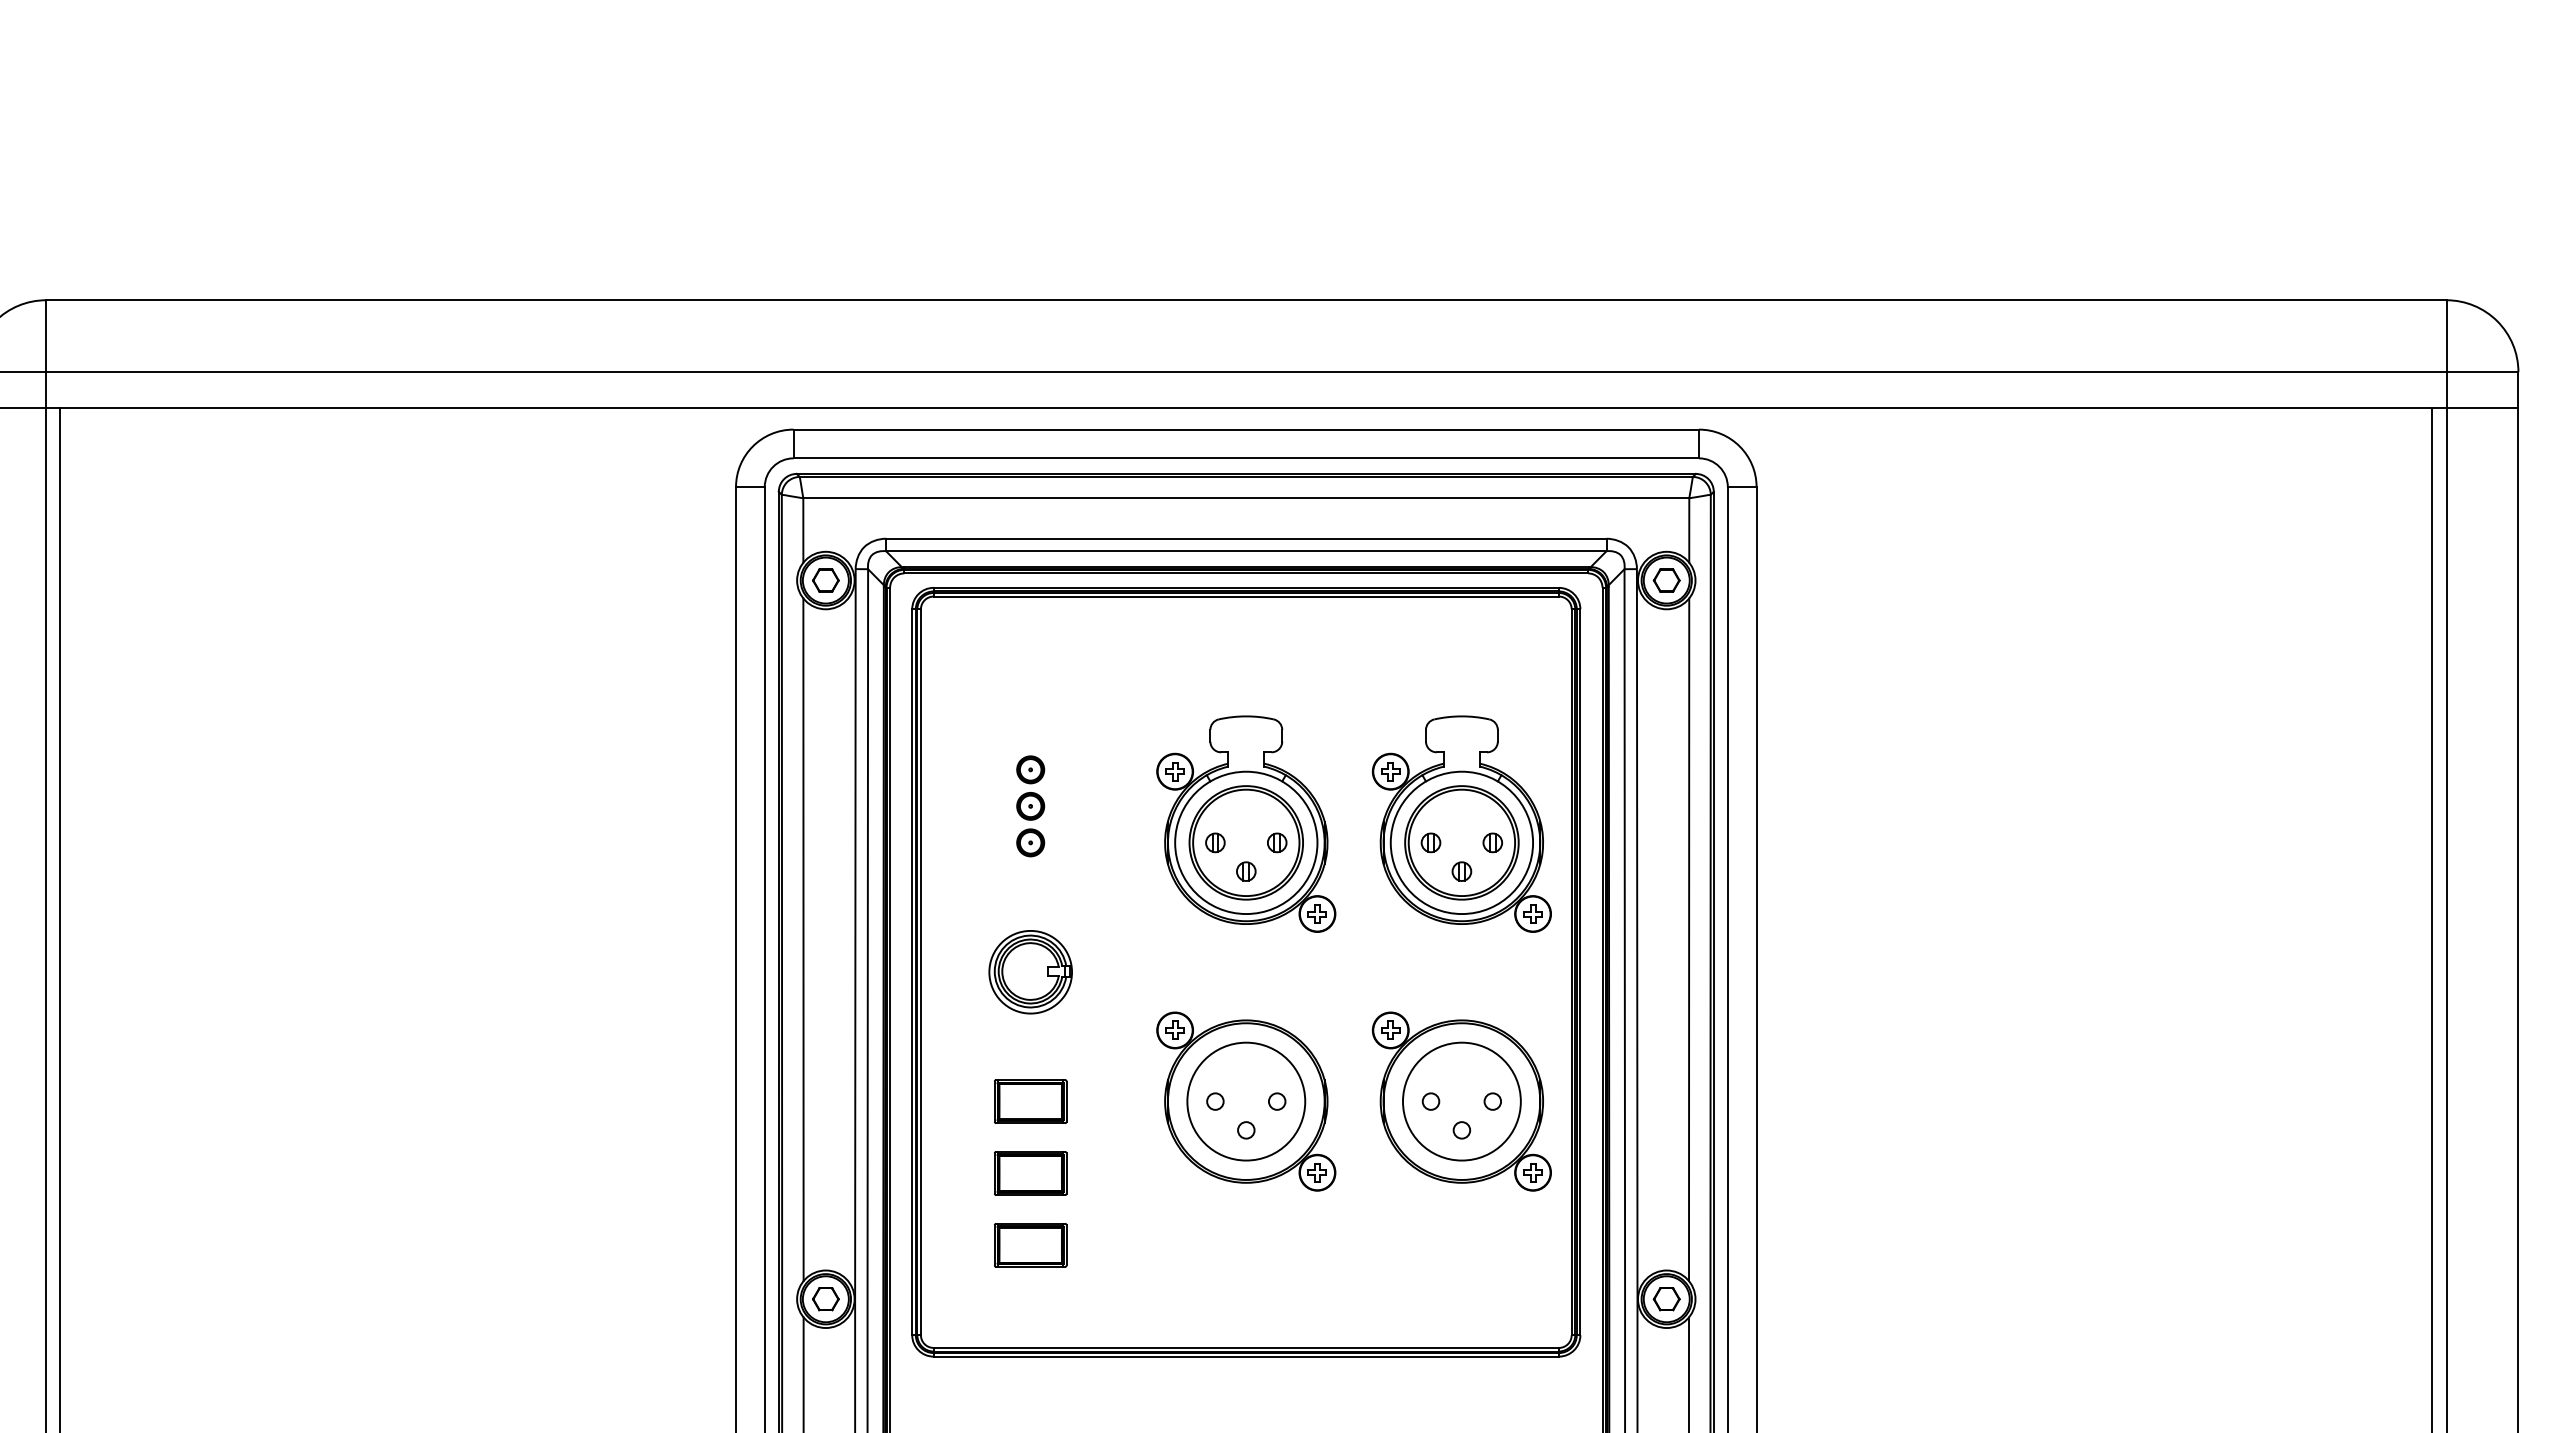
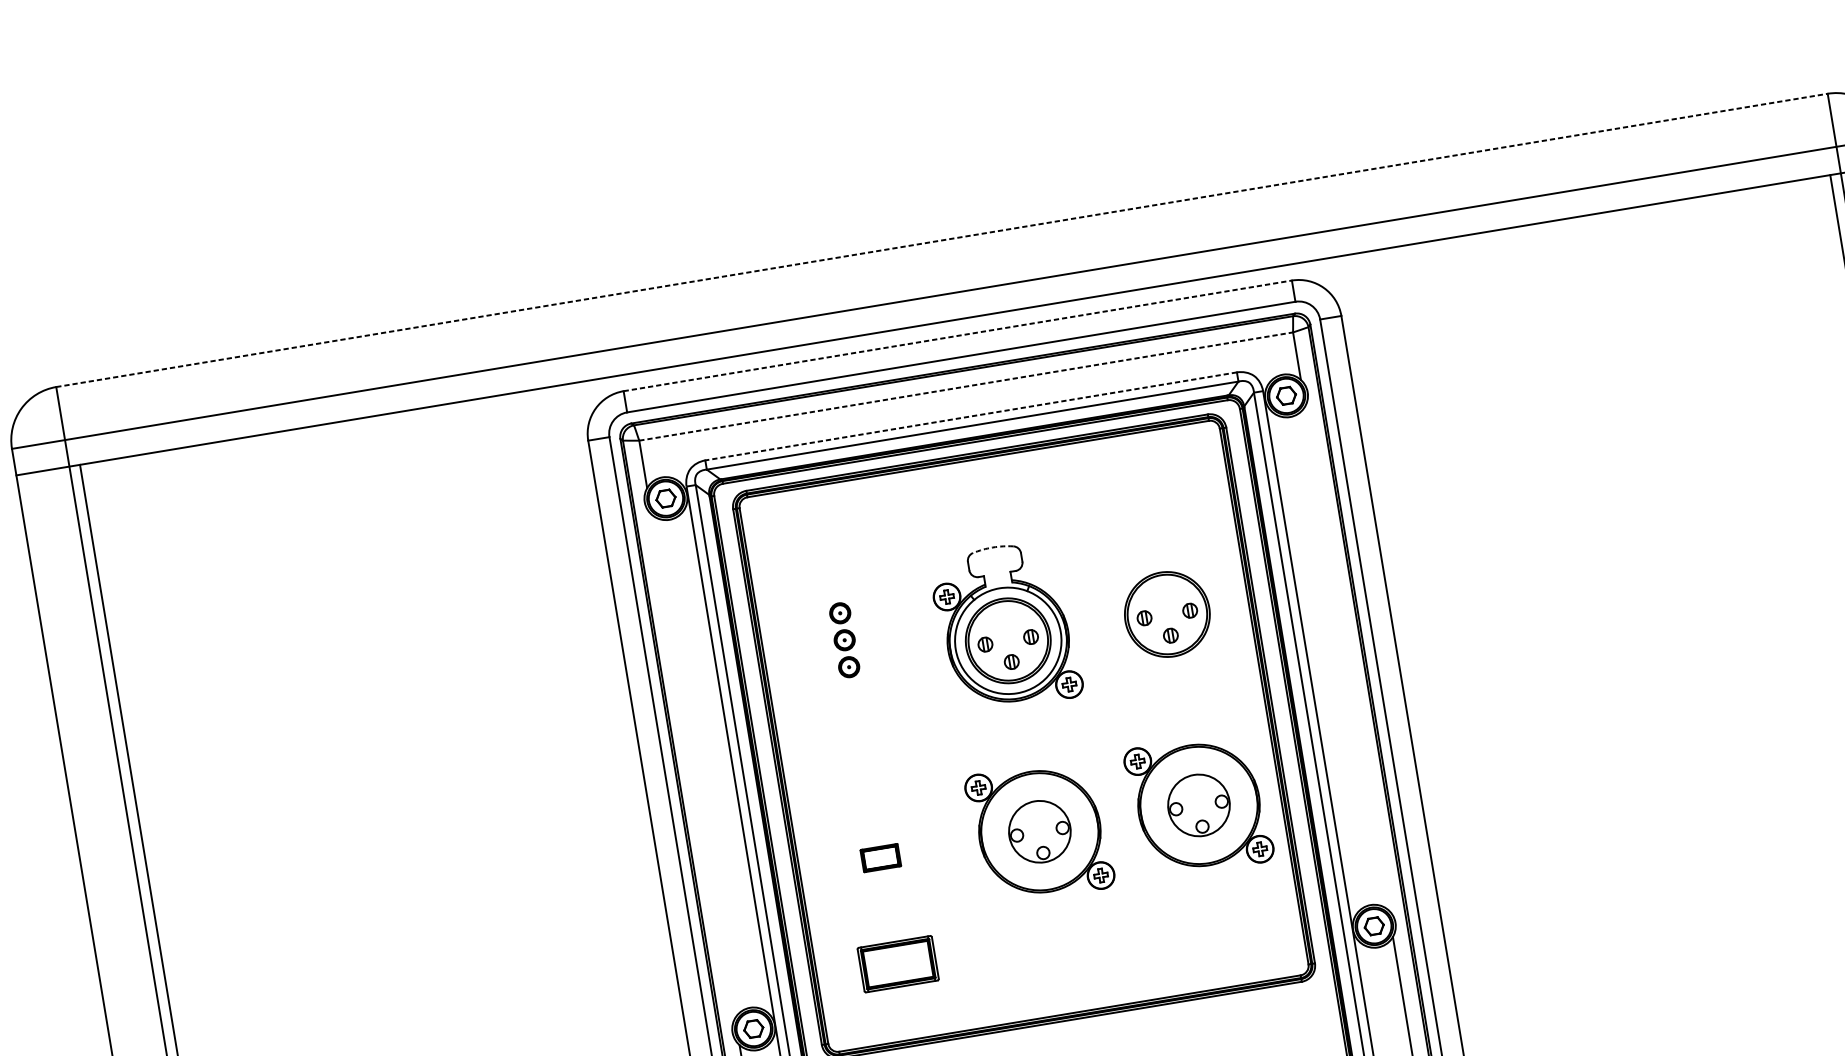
line: (1246, 300) -> (942, 240), solid -> dashed
line: (1246, 429) -> (957, 335), solid -> dashed
line: (1246, 498) -> (966, 386), solid -> dashed
line: (1245, 538) -> (970, 416), solid -> dashed
arc: (1246, 716) -> (992, 547), solid -> dashed
part: (1461, 823) -> (1164, 600), removed
line: (803, 939) -> (693, 766), removed
line: (1689, 939) -> (1347, 658), removed
part: (1030, 972) -> (864, 762), removed
part: (1030, 1101) -> (880, 858), size x0.7
circle: (1246, 1101) -> (1040, 831), size x0.7
circle: (1461, 1101) -> (1198, 805), size x0.7
part: (1030, 1173) -> (889, 911), removed
part: (1030, 1245) -> (898, 964), size x1.4

